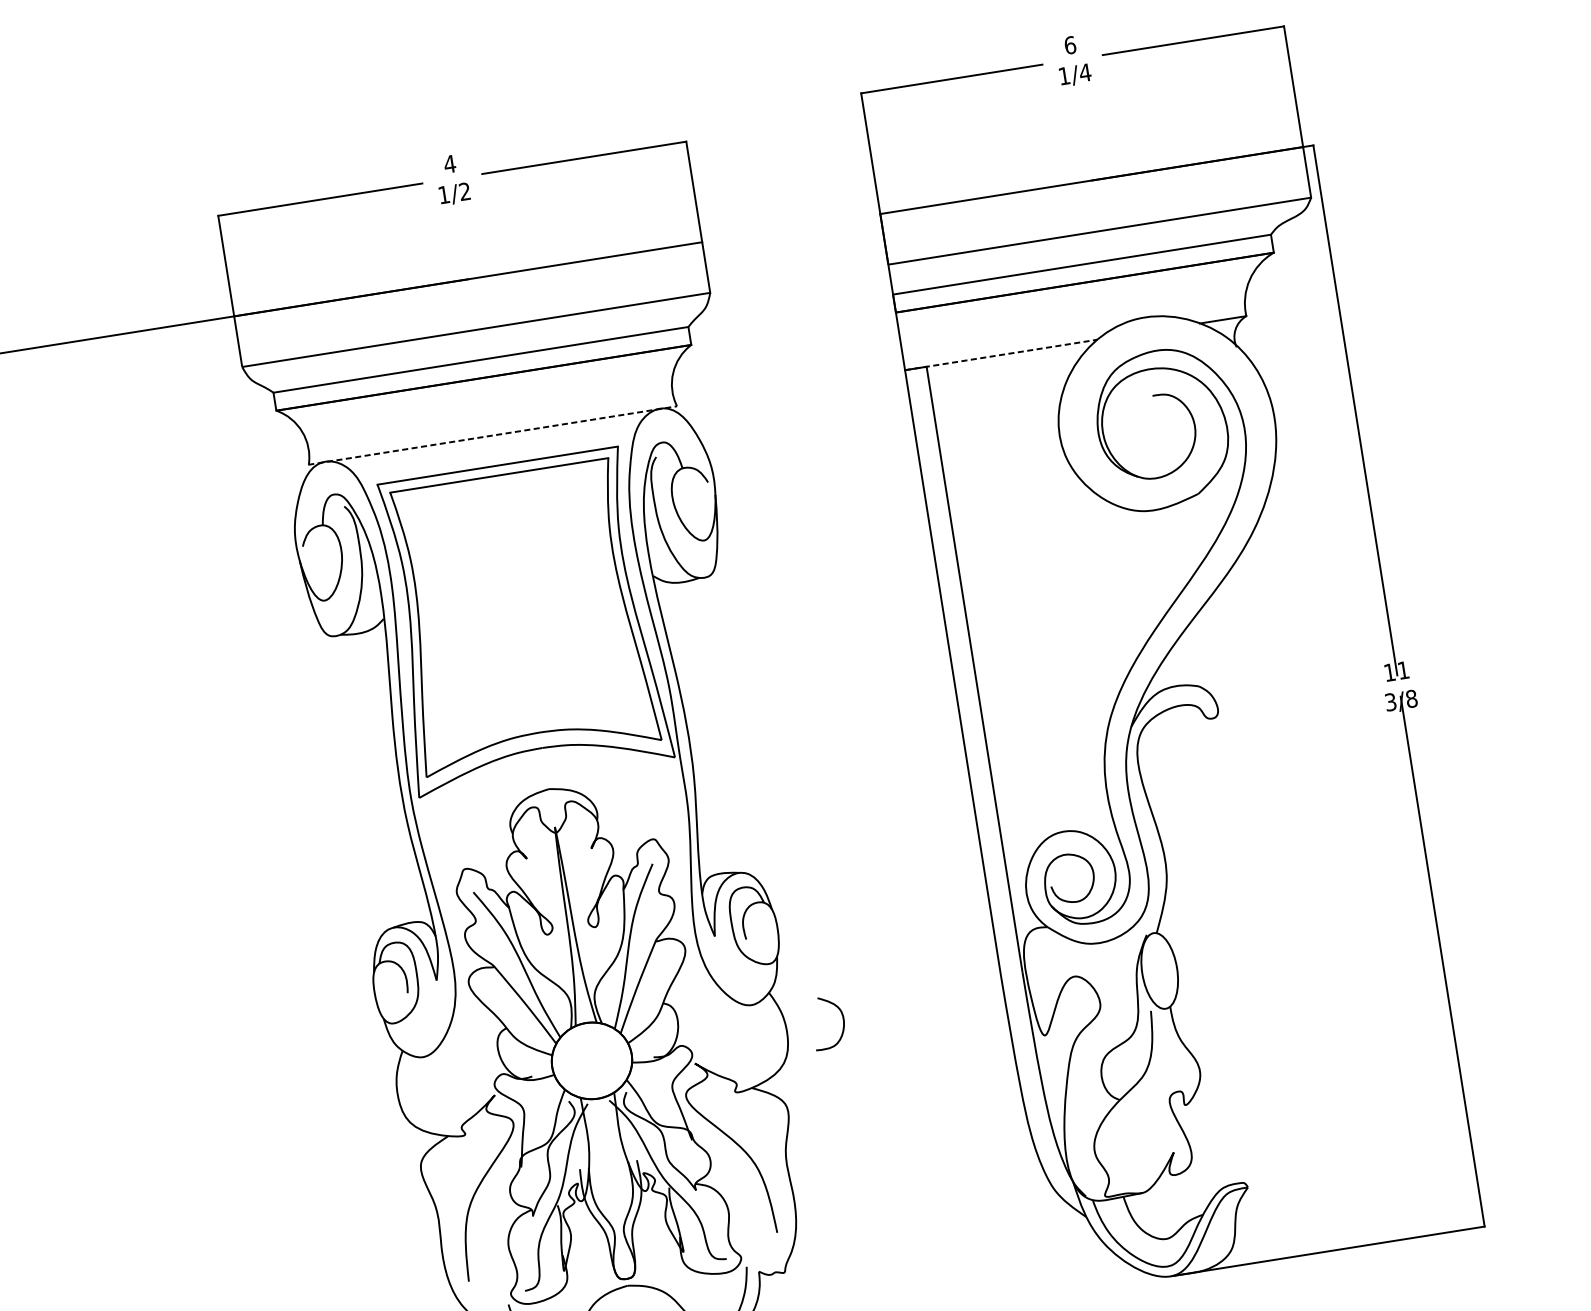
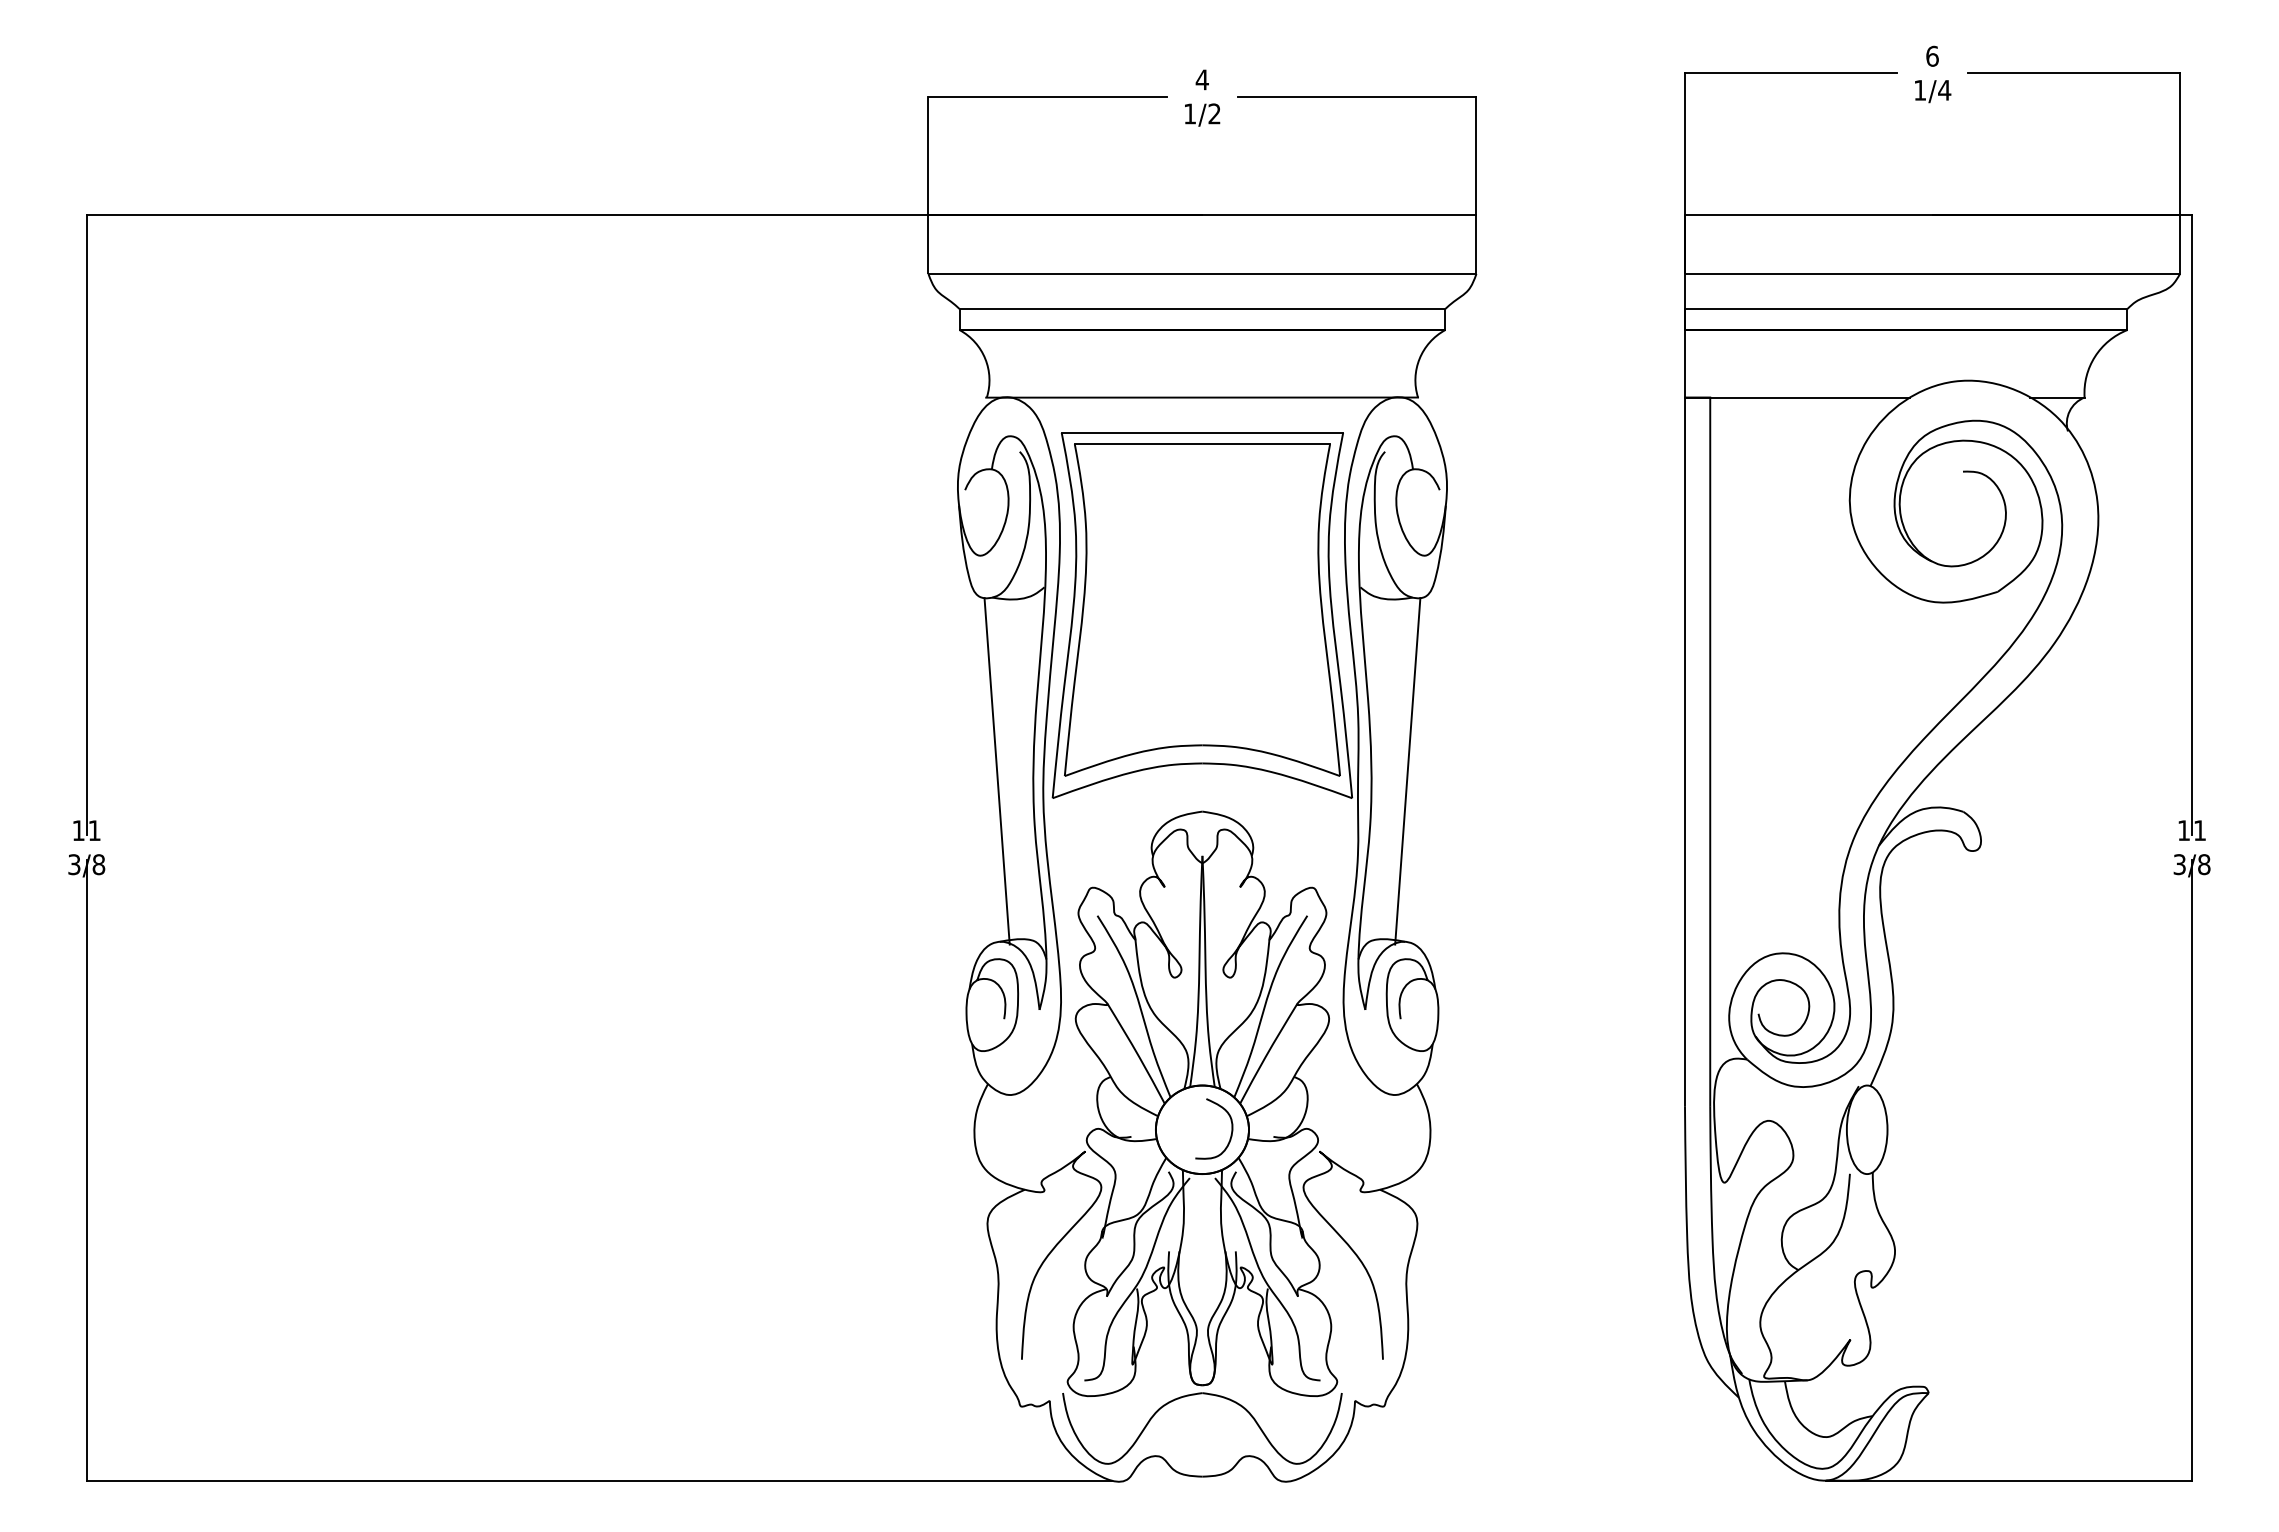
line: (1001, 354) -> (1797, 397), dashed -> solid
line: (492, 435) -> (1202, 397), dashed -> solid
line: (718, 727) -> (1407, 771), added
line: (367, 782) -> (996, 771), added
curve: (842, 1019) -> (1231, 1128), moved

